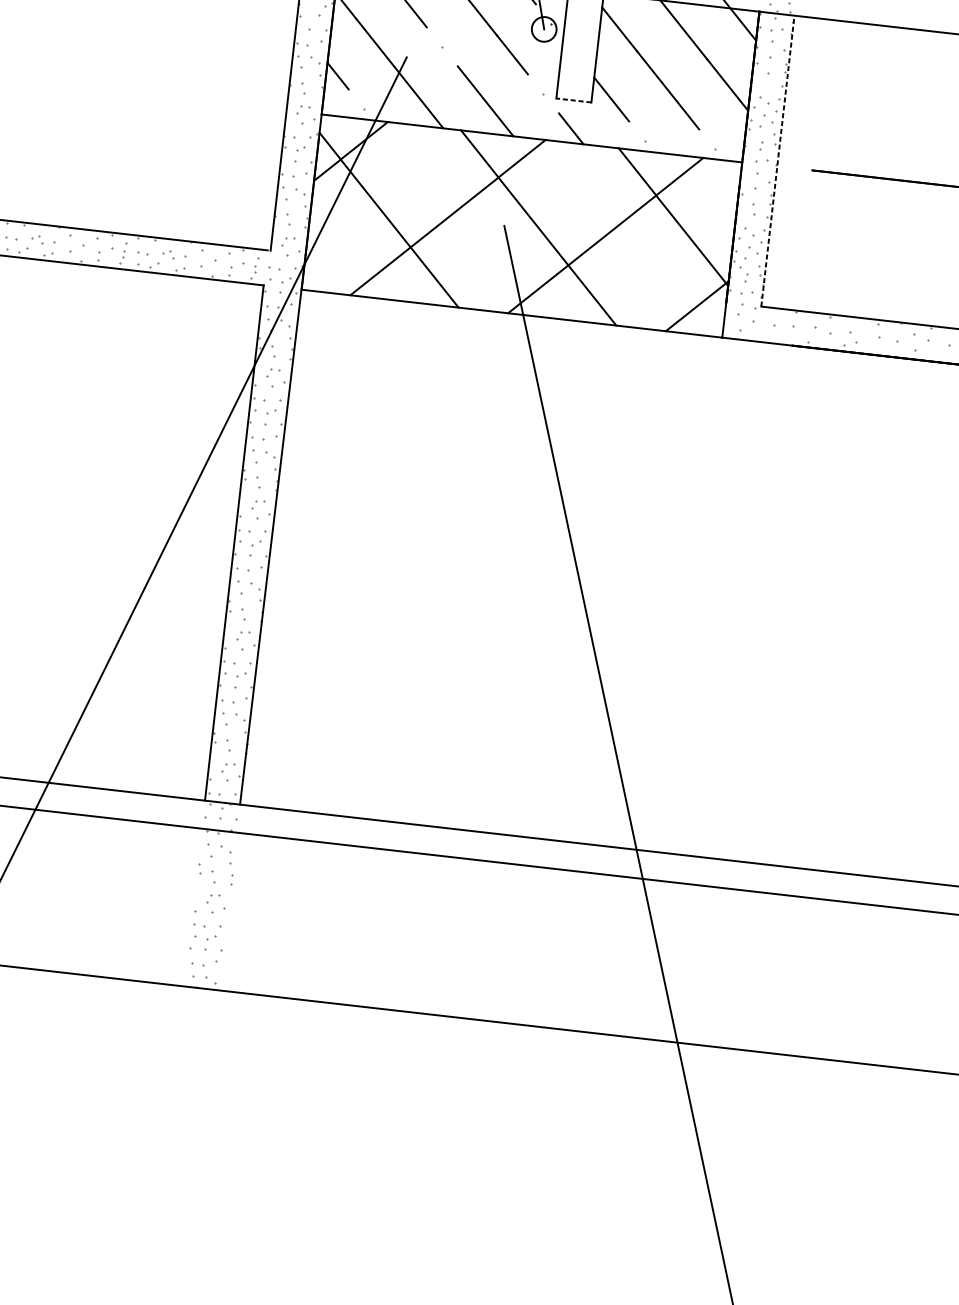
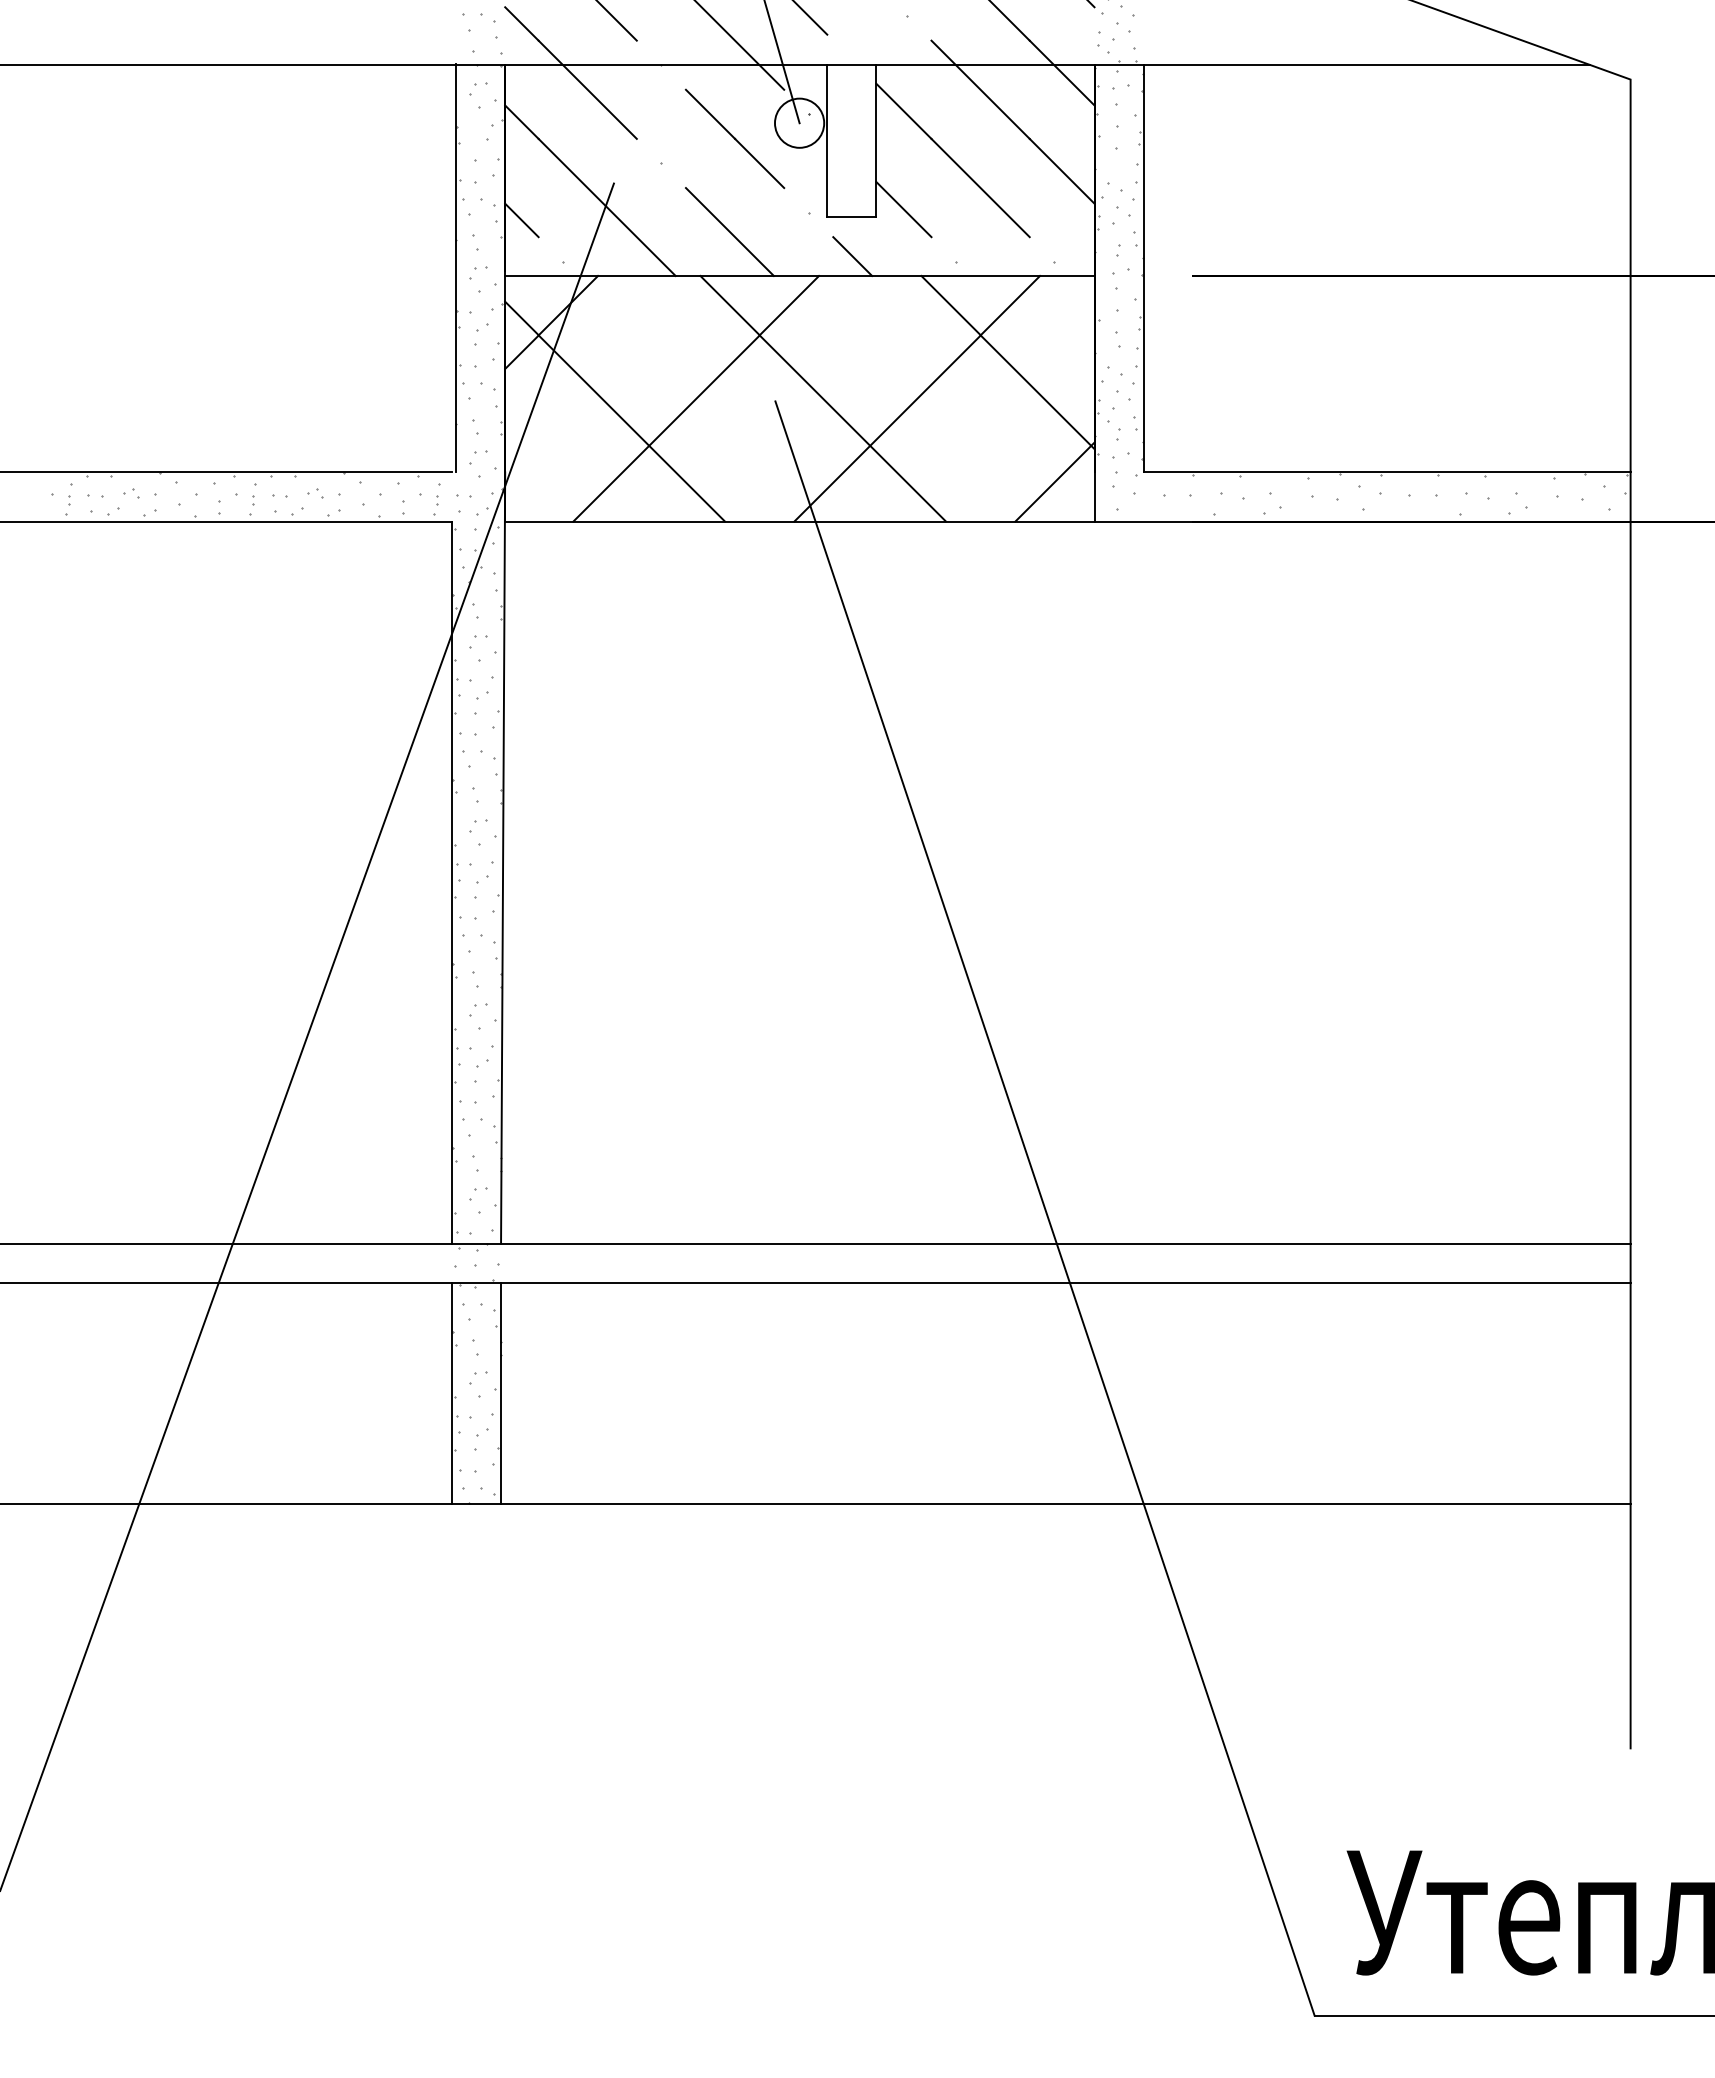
circle: (544, 28) -> (799, 122), size x1.43
line: (573, 100) -> (851, 216), dashed -> solid
line: (777, 161) -> (1143, 268), dashed -> solid
line: (192, 906) -> (451, 1392), added
line: (228, 911) -> (501, 1392), added

